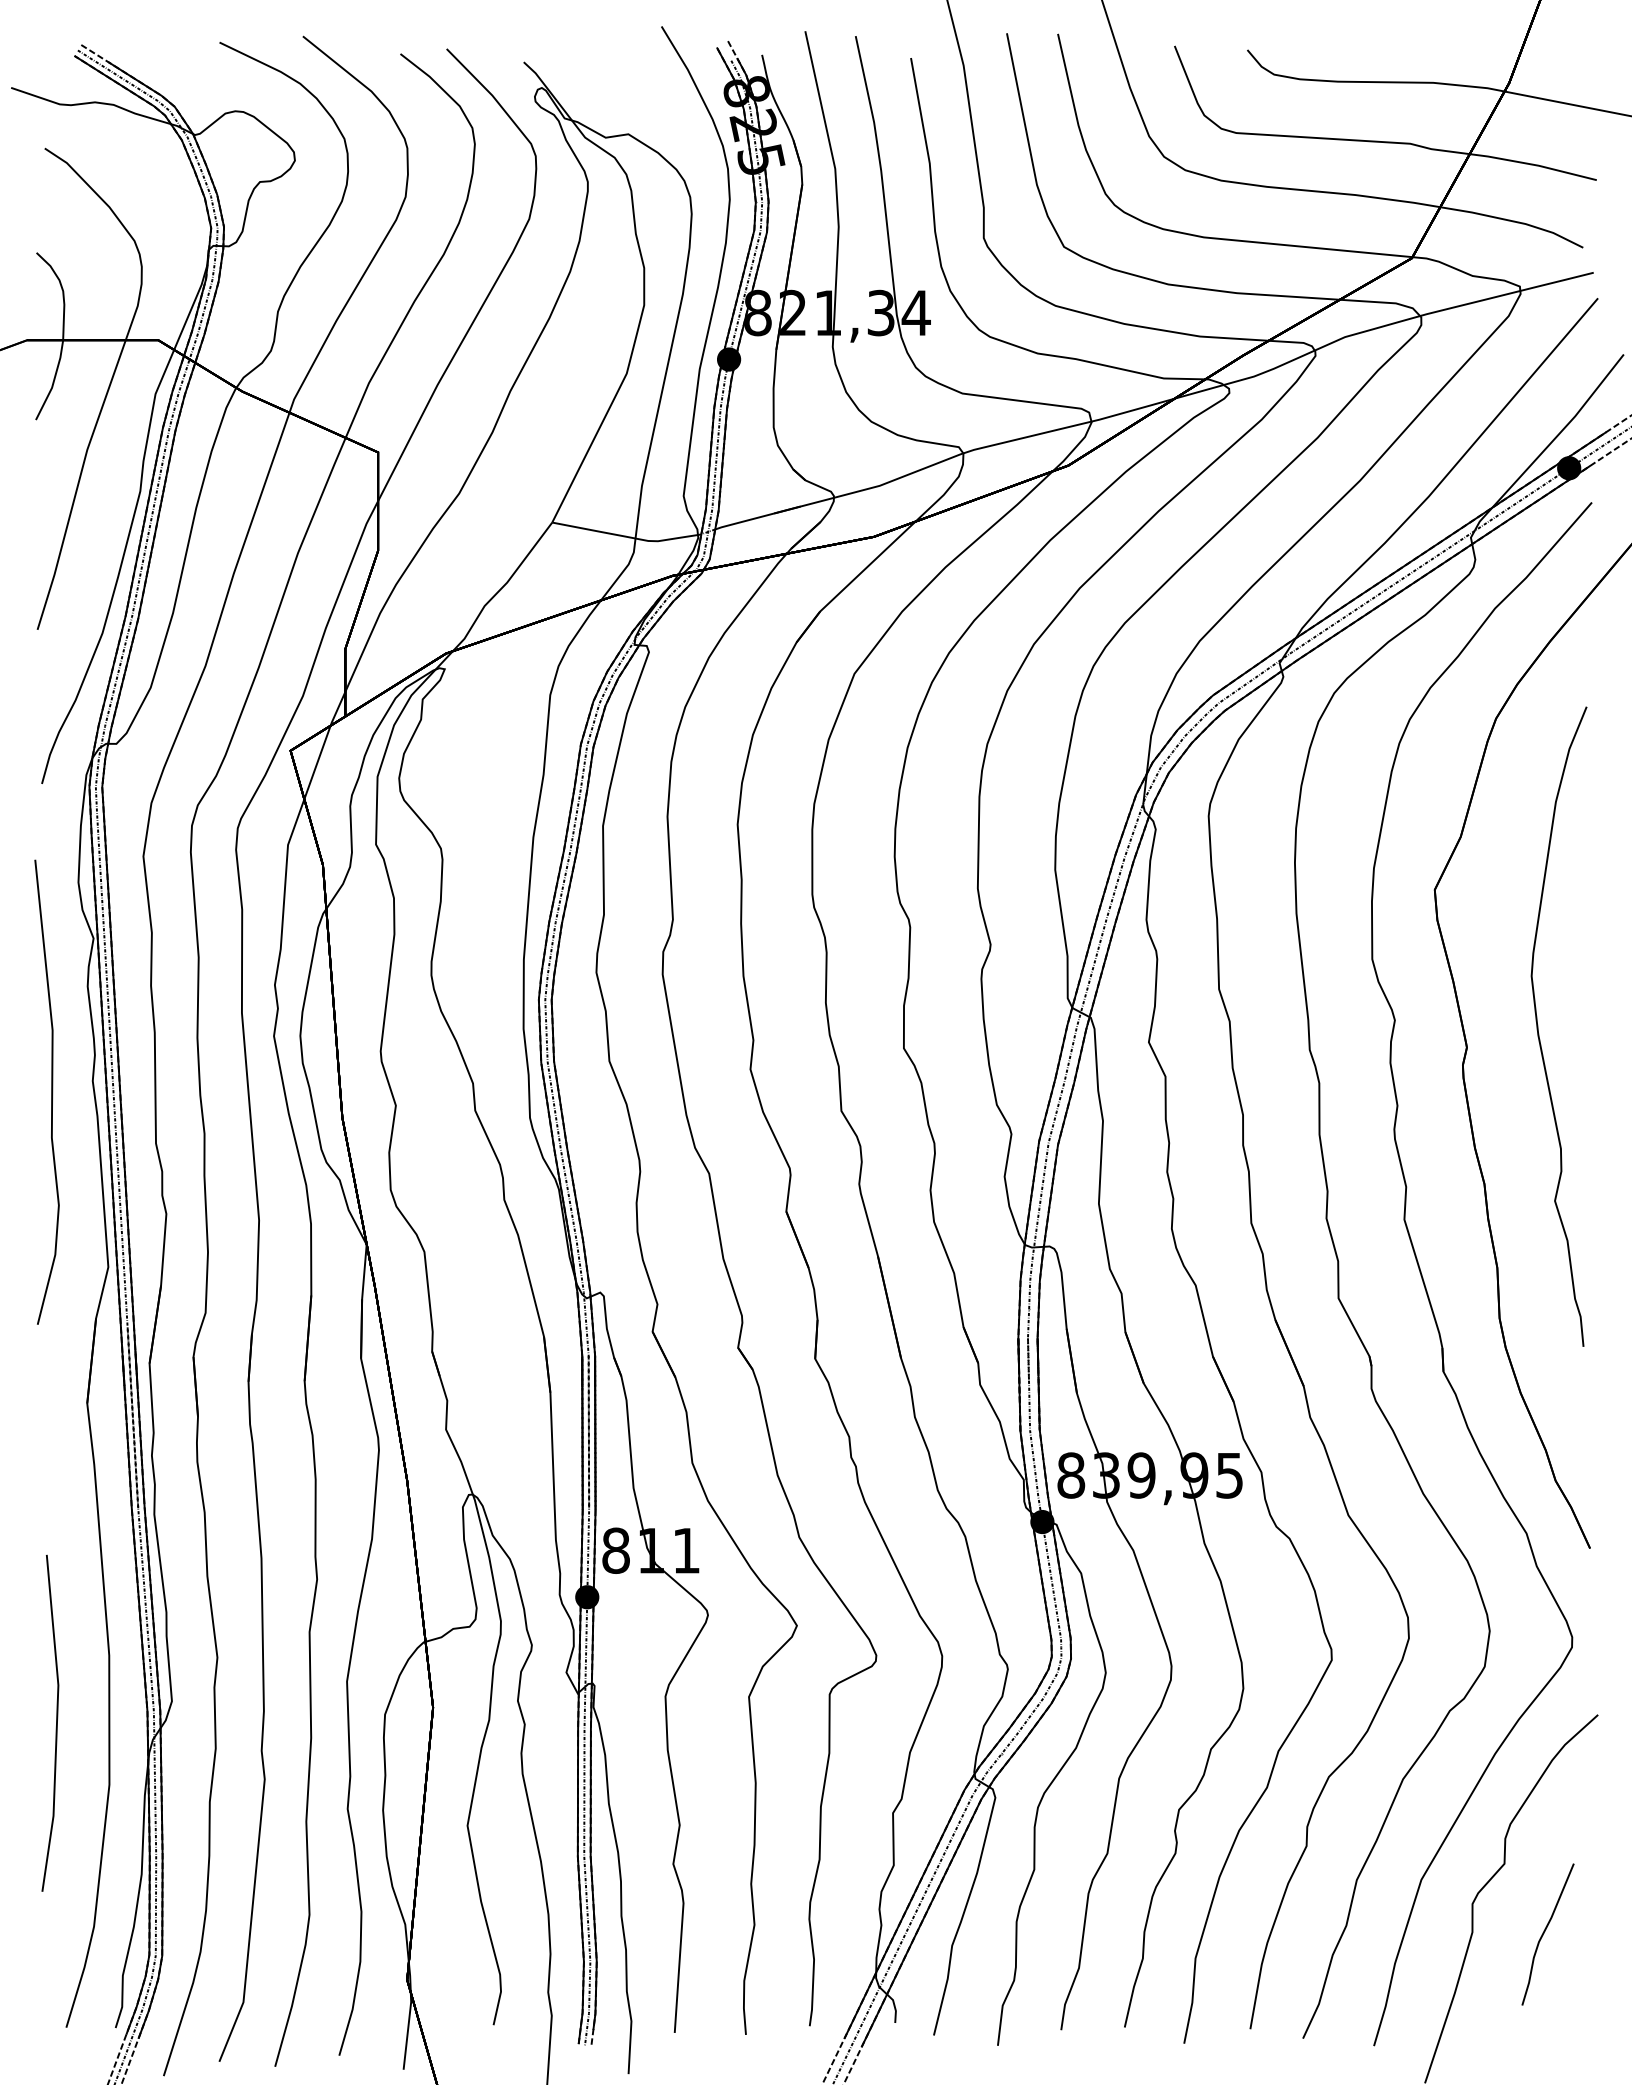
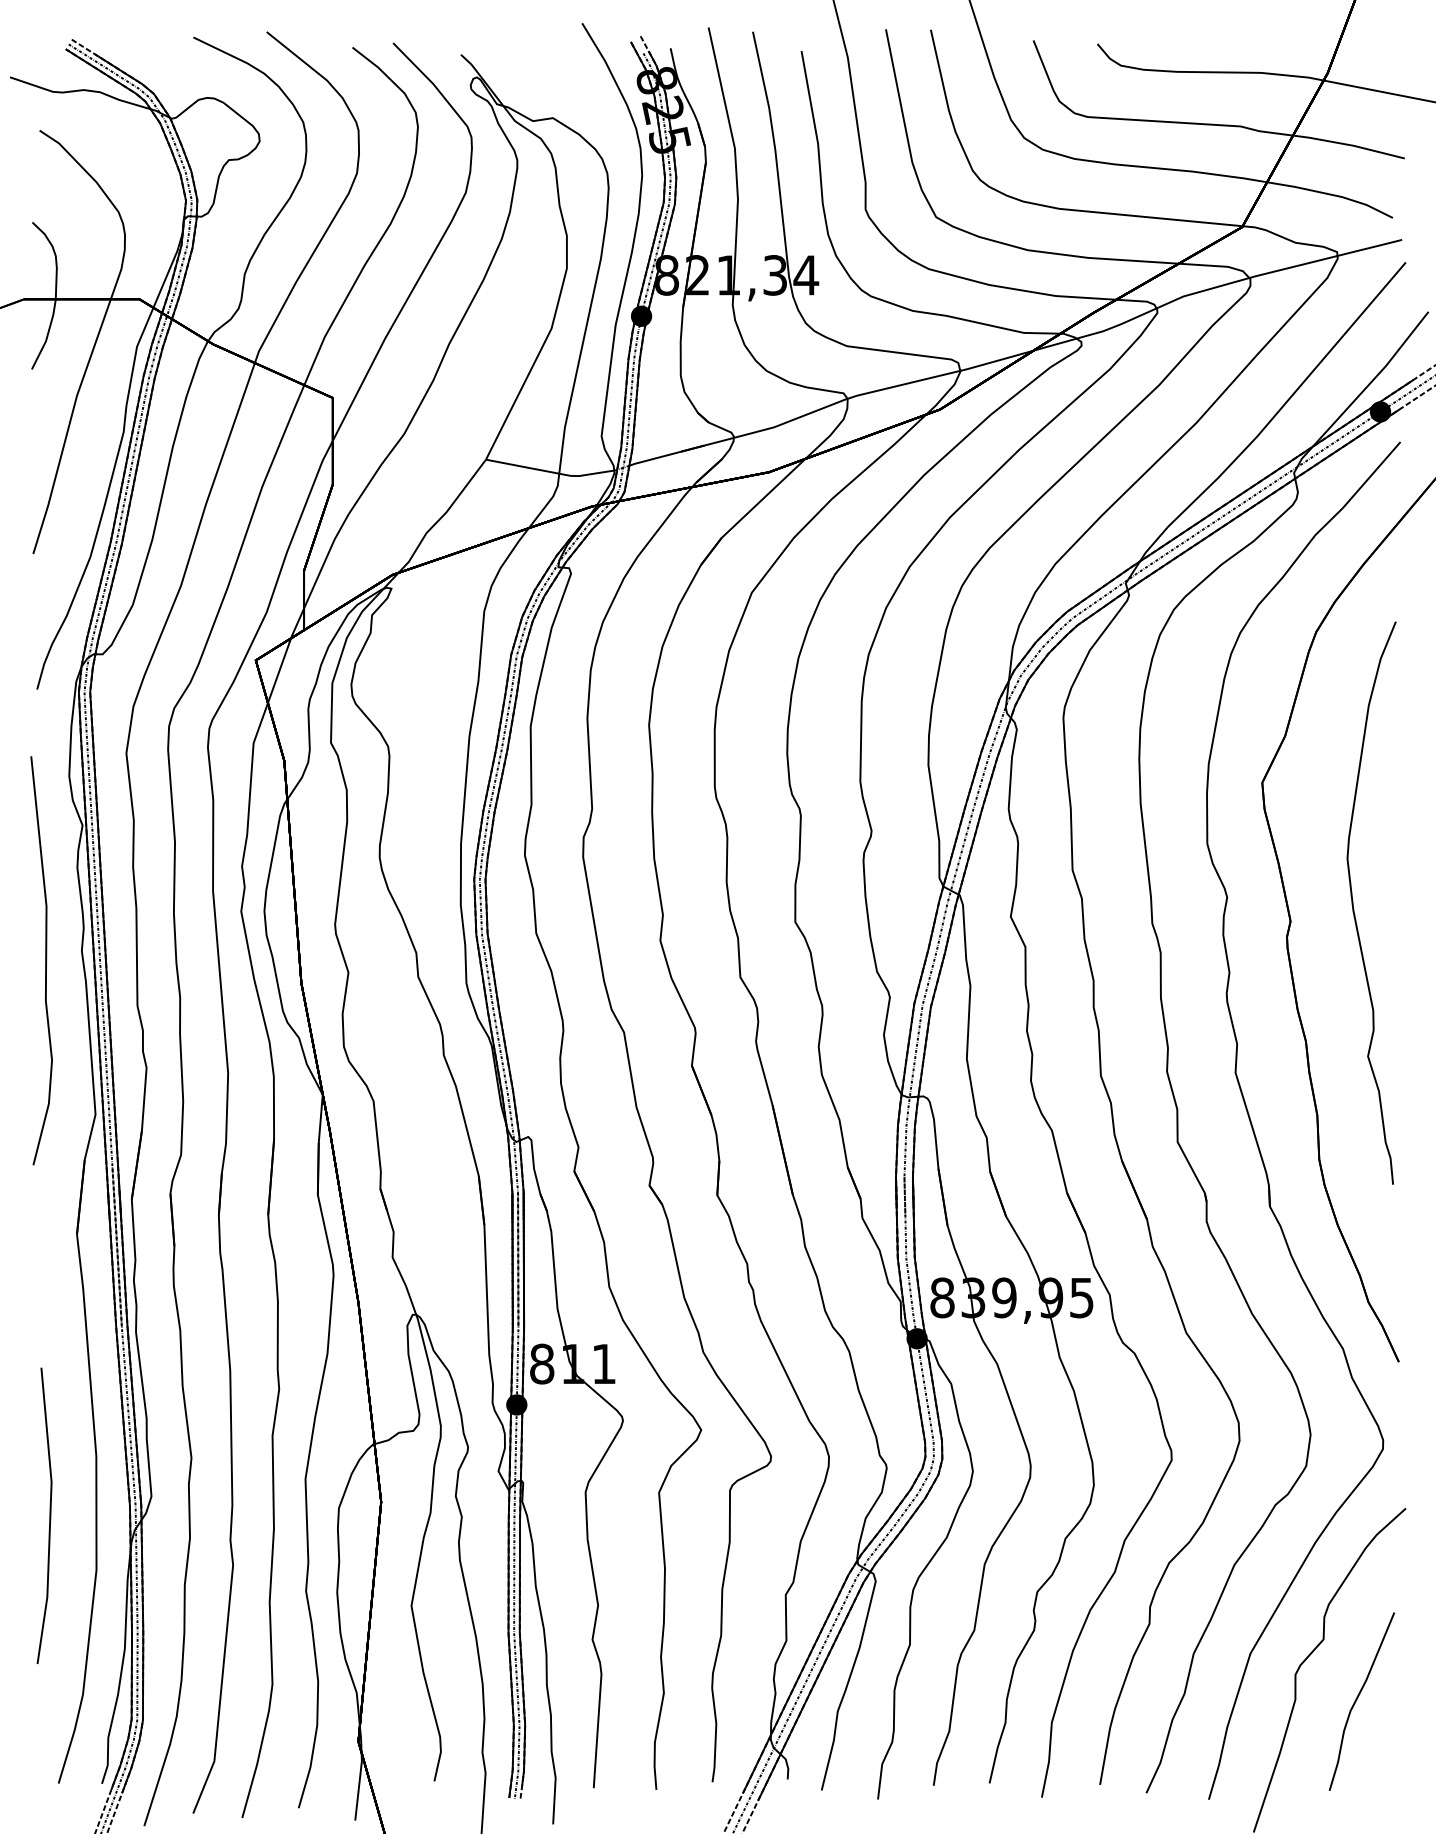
part: (1547, 1934) -> (1361, 1701), size x1.43

